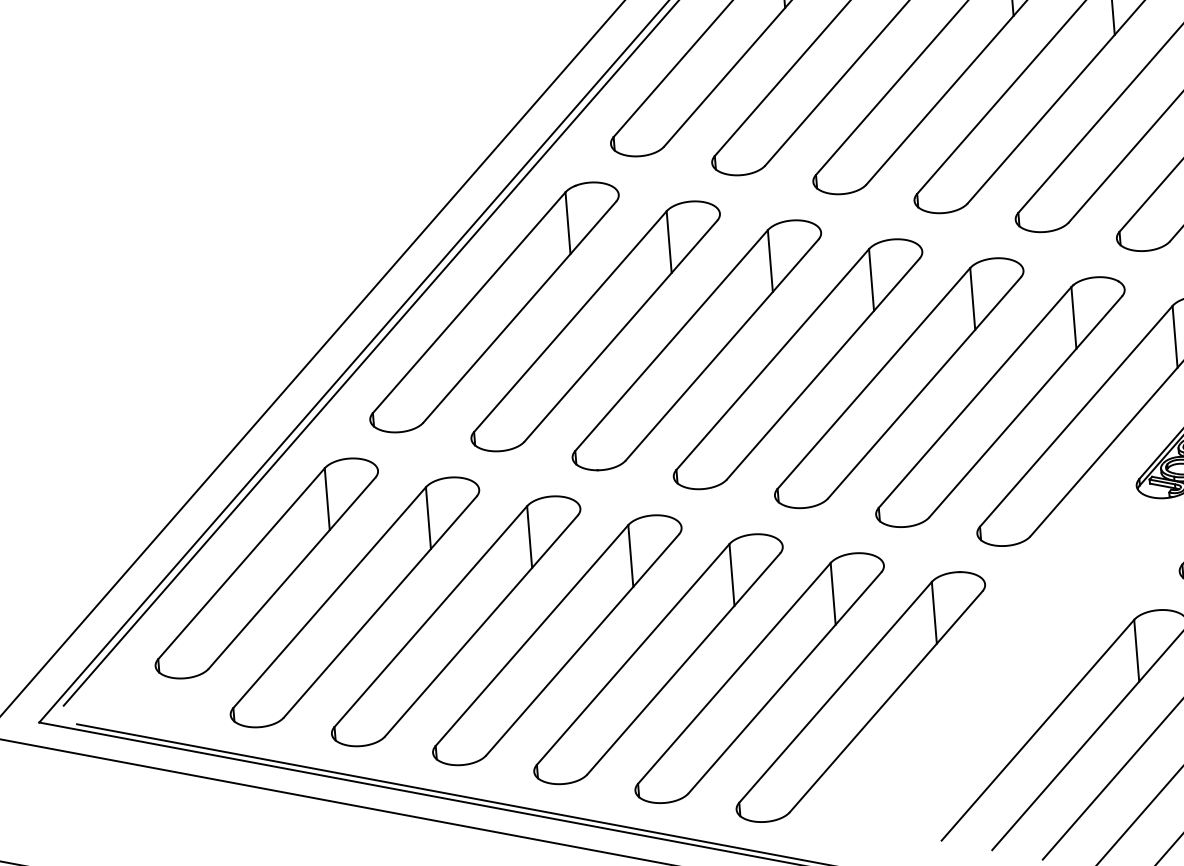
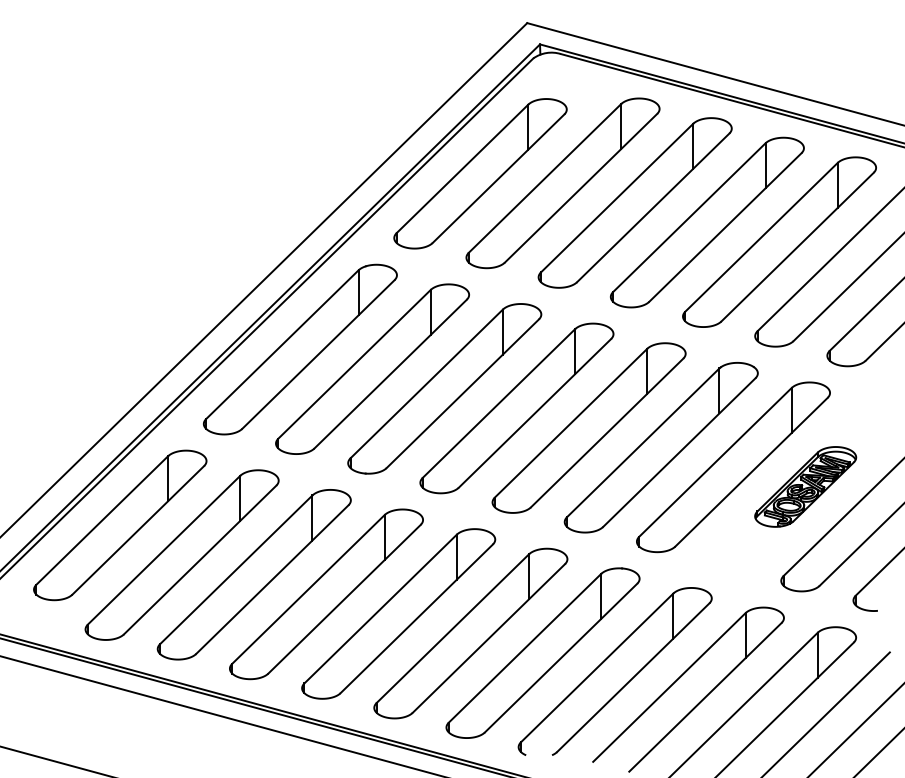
part: (947, 701) -> (605, 661), added

